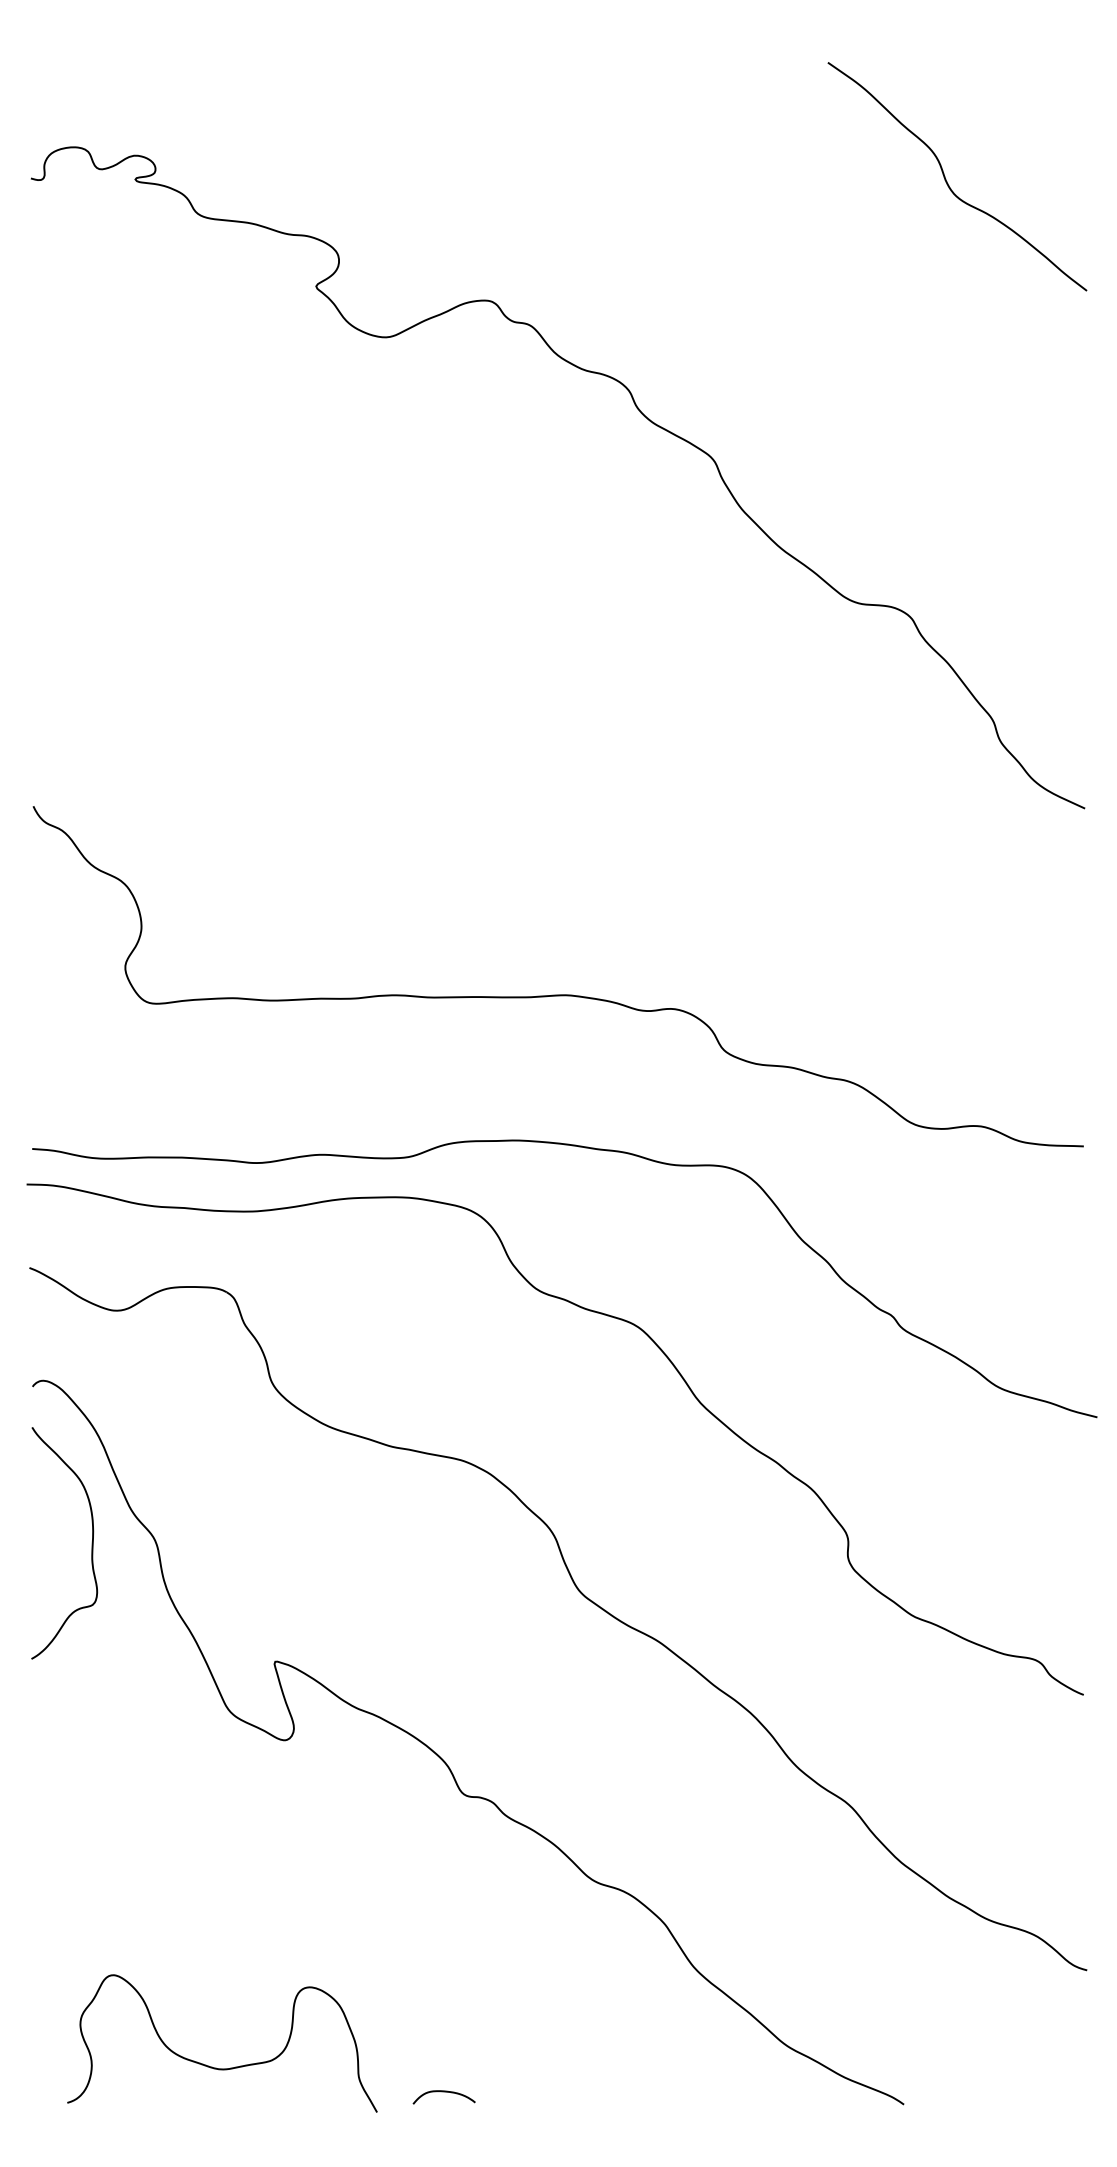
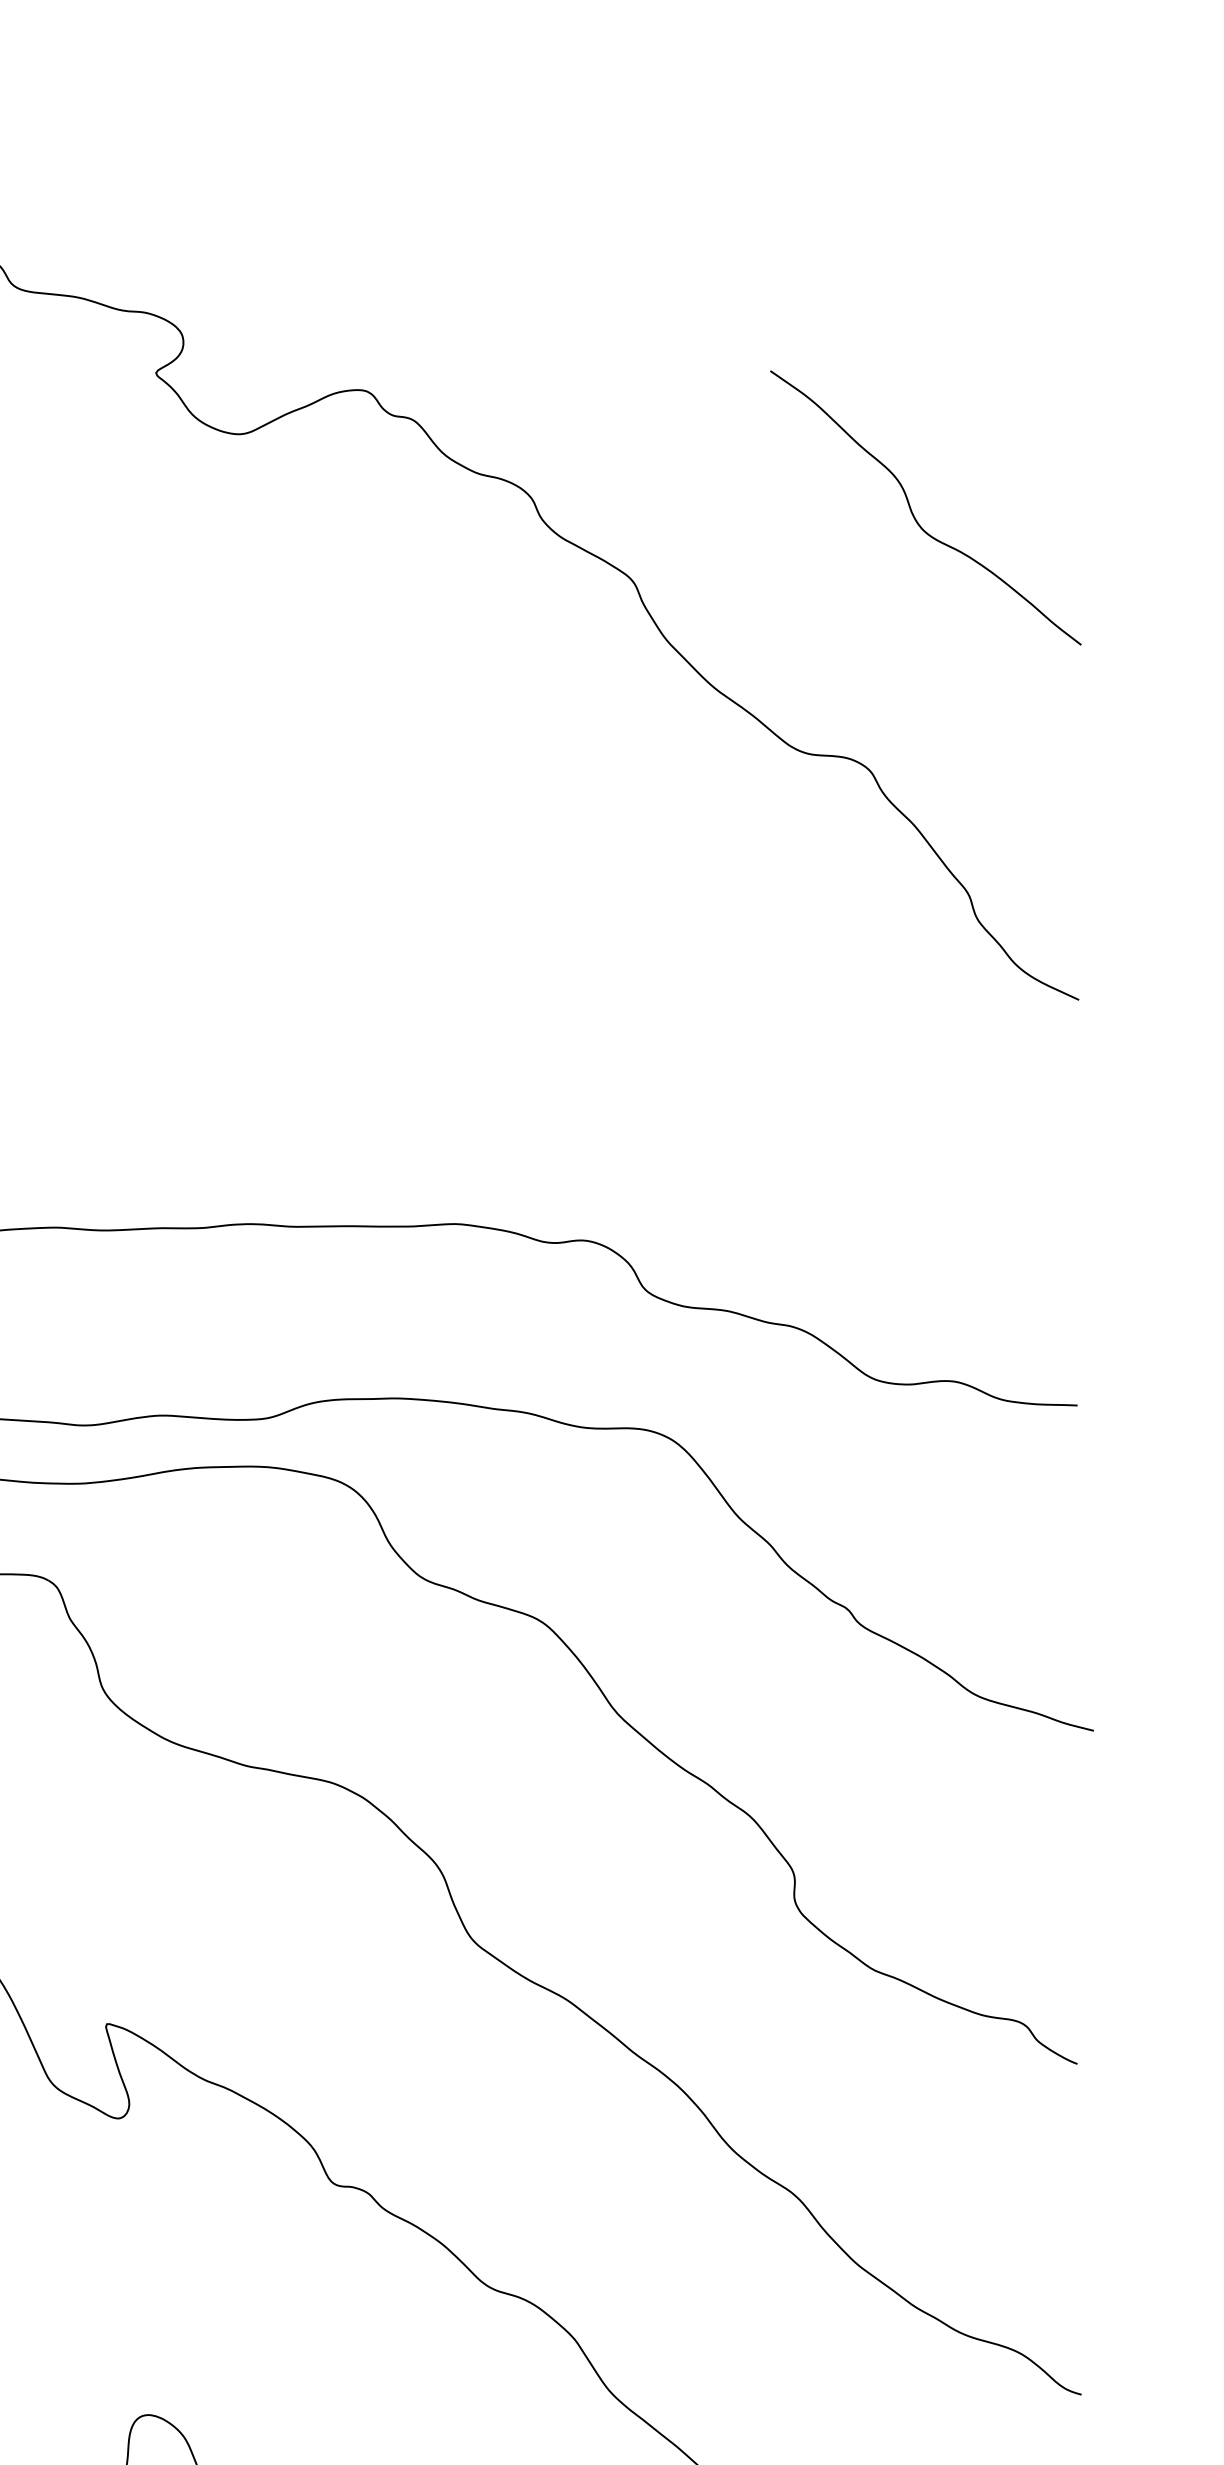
curve: (947, 181) -> (913, 513), moved

